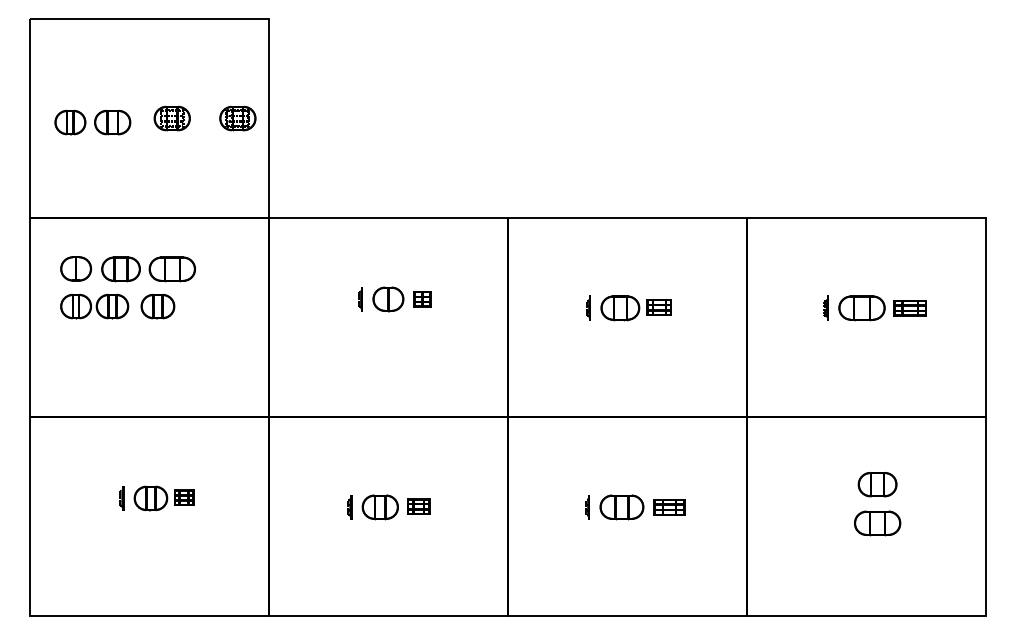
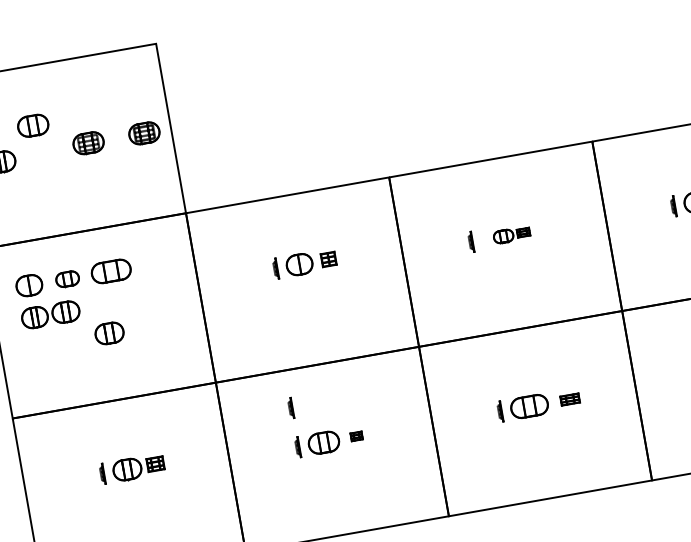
part: (112, 122) -> (33, 125), moved
part: (120, 269) -> (67, 279), size x0.7
part: (157, 306) -> (109, 333), moved
part: (635, 308) -> (511, 235), size x0.6
part: (349, 461) -> (290, 408), added
part: (418, 506) -> (356, 436), size x0.6
part: (669, 507) -> (570, 399), size x0.7

